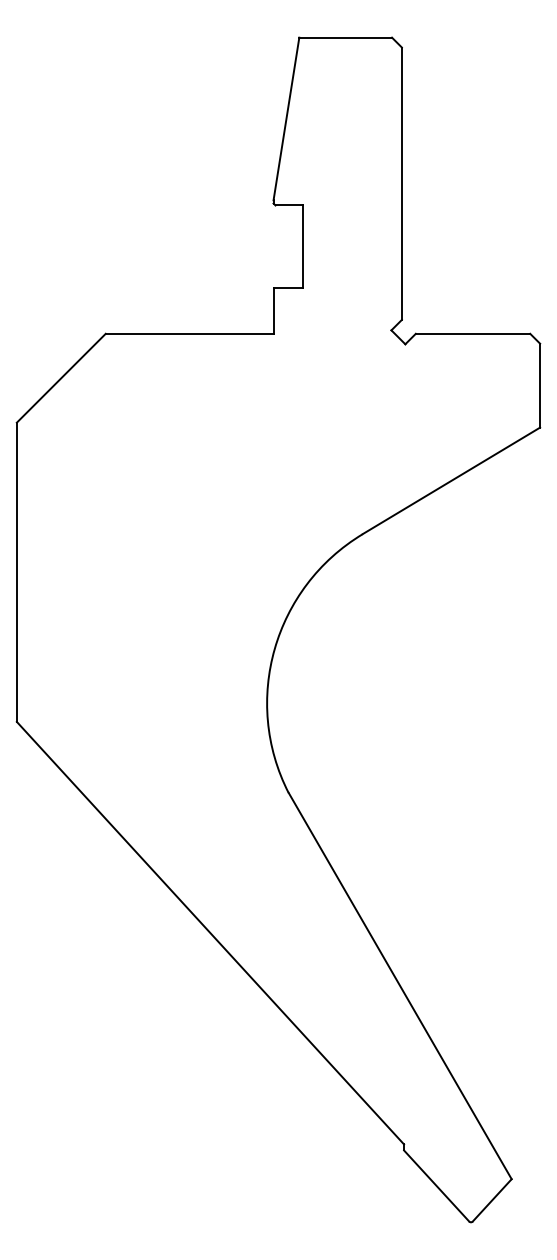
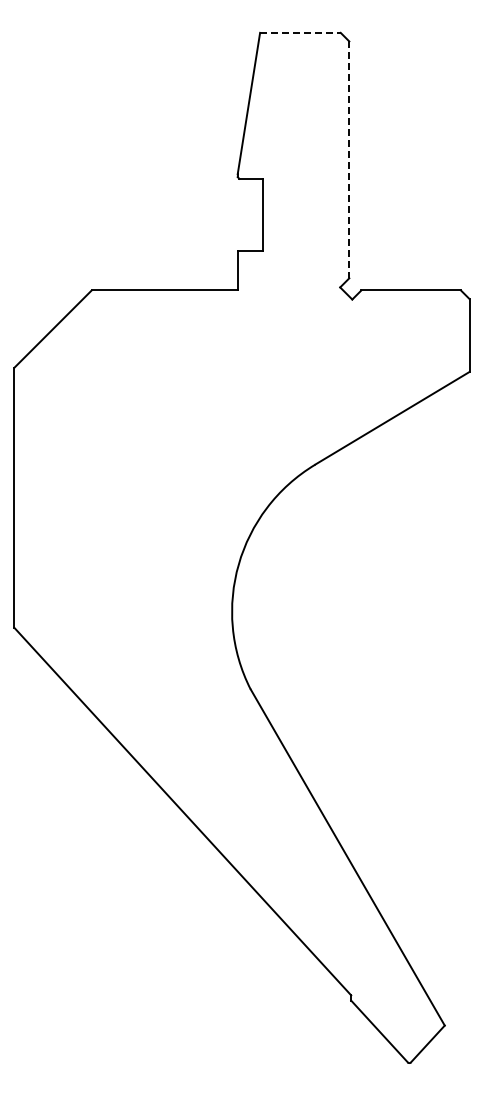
line: (345, 37) -> (300, 32), solid -> dashed
line: (402, 184) -> (349, 160), solid -> dashed

